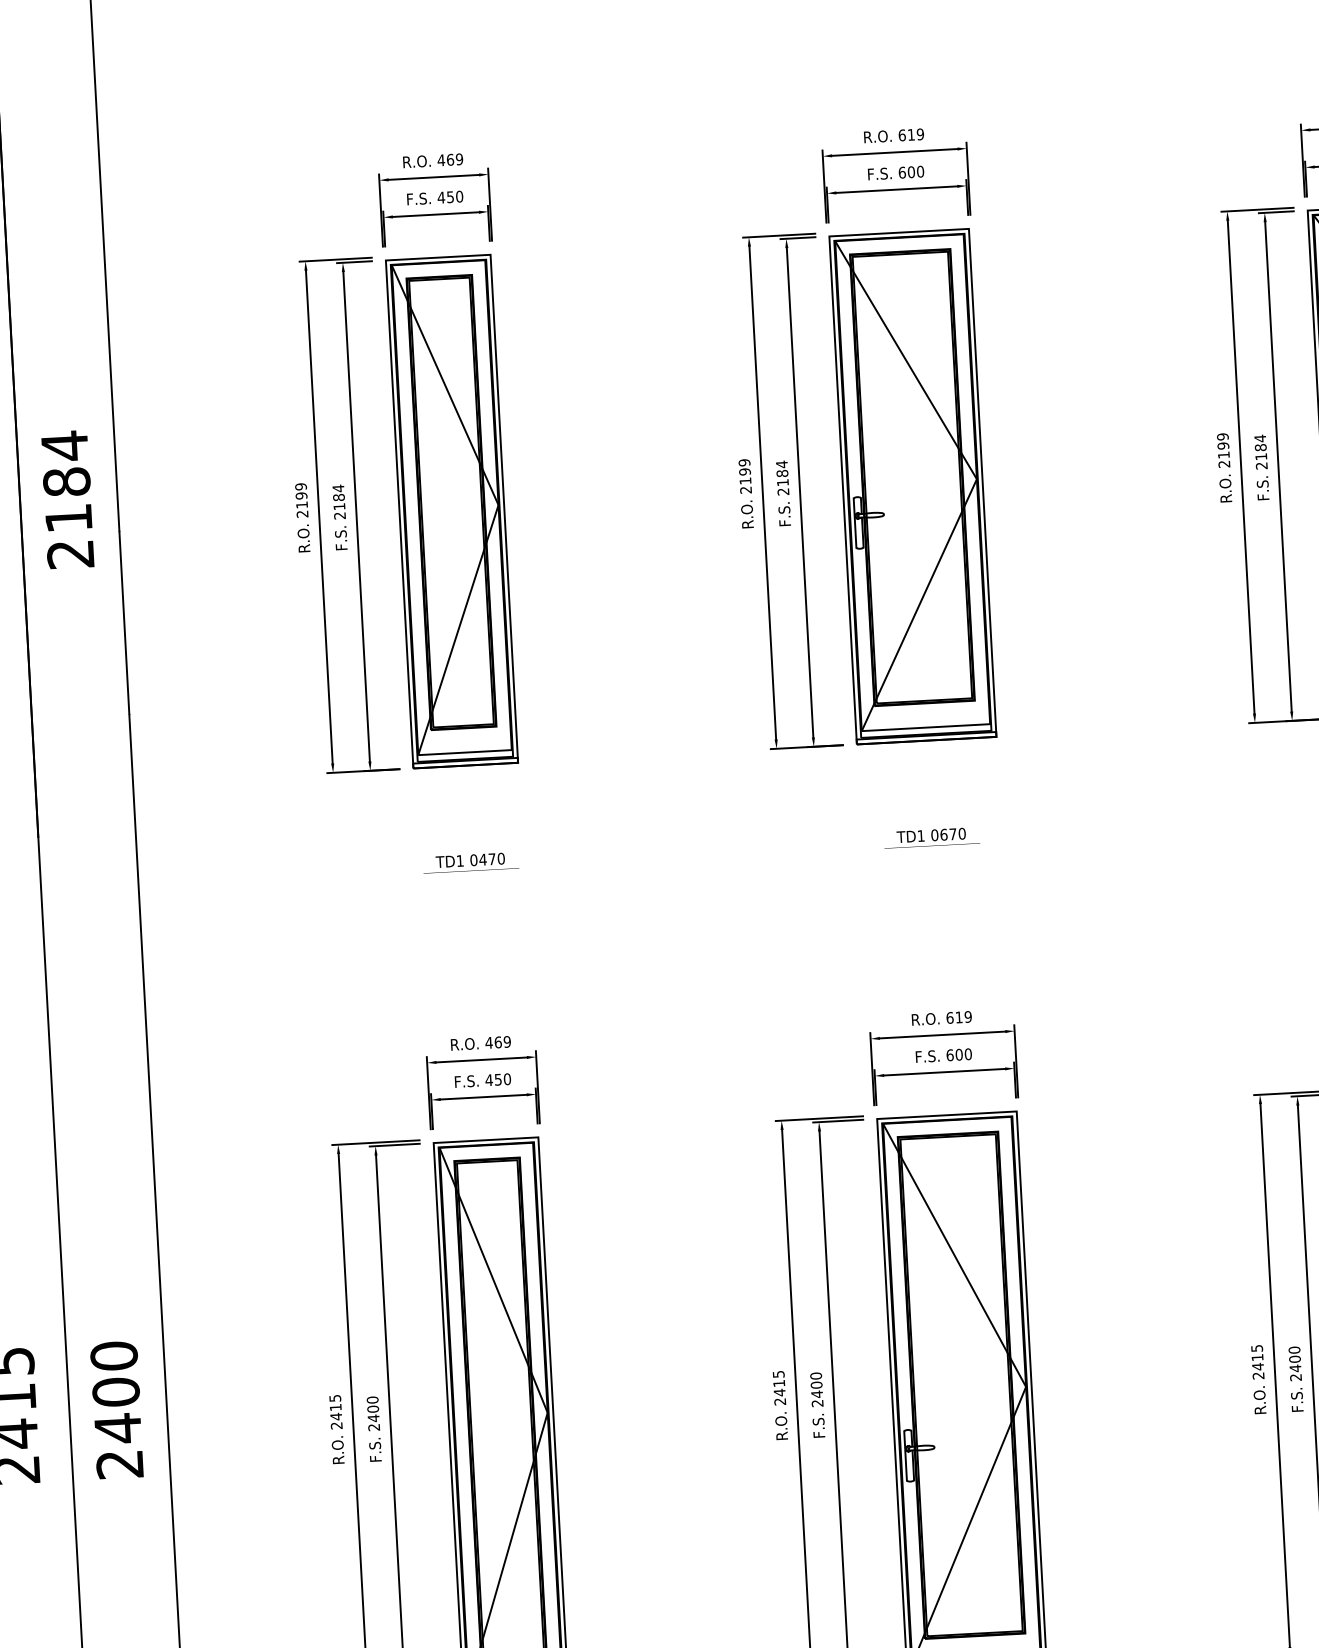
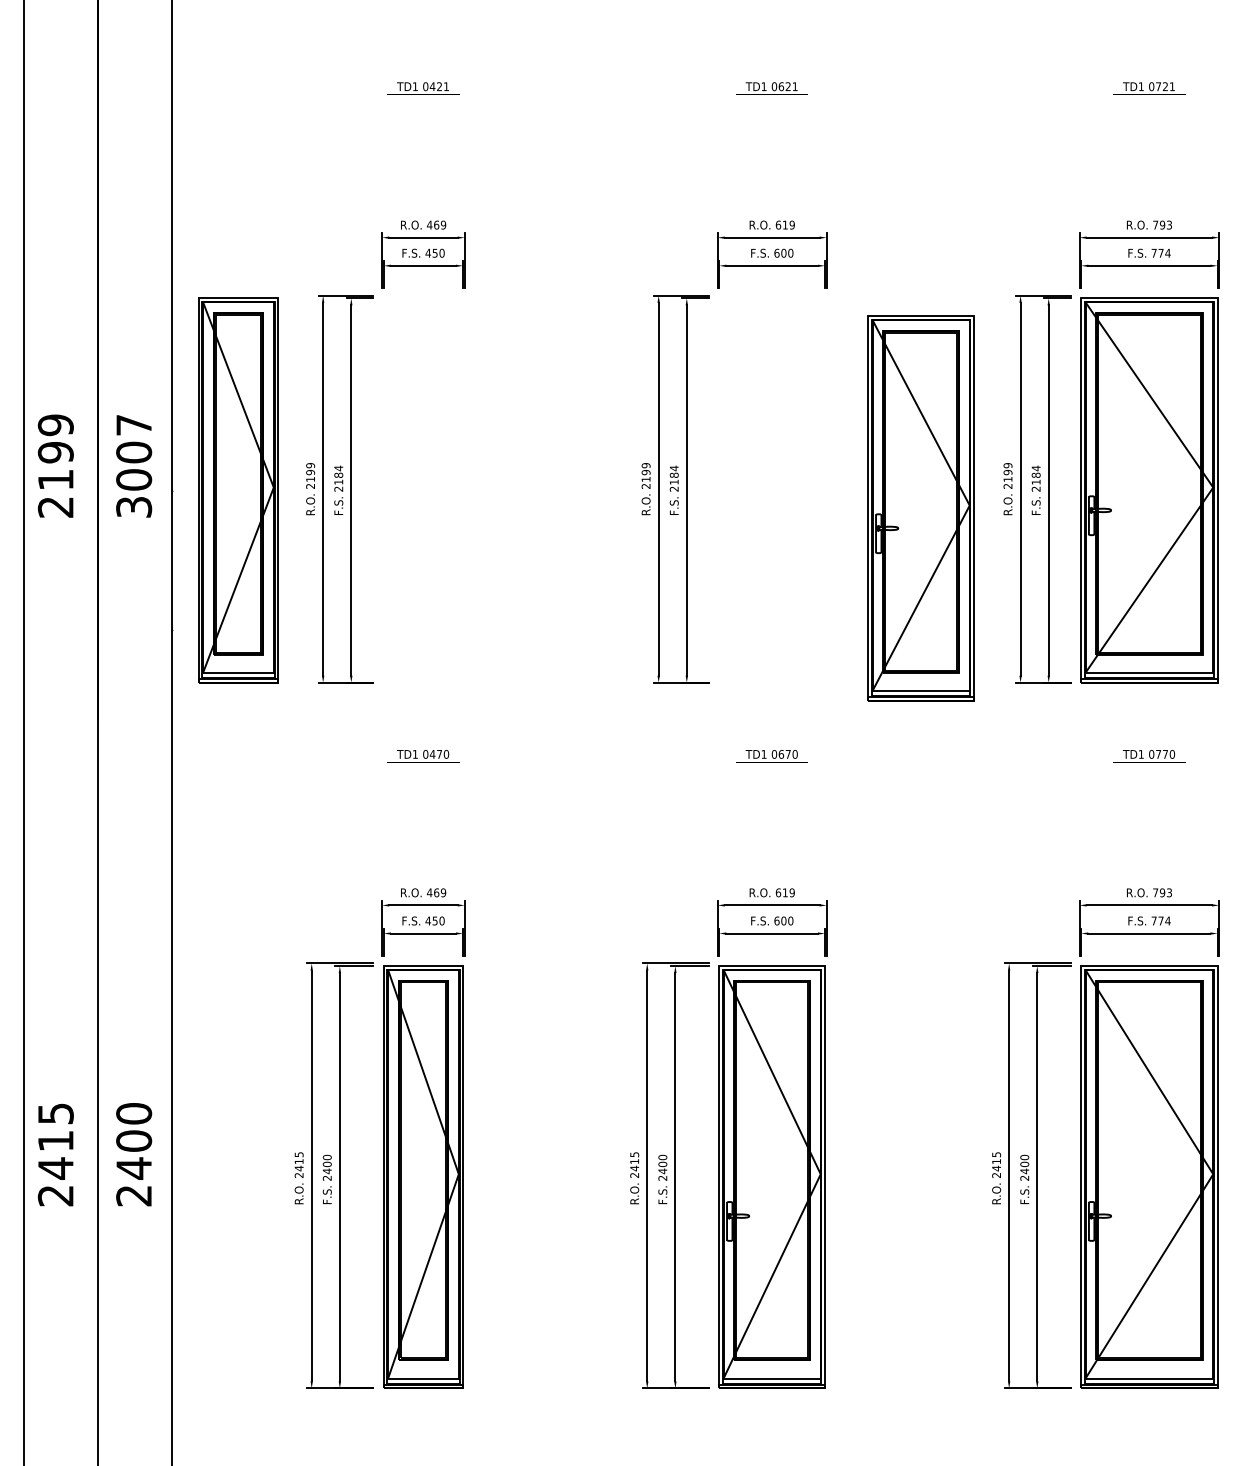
part: (912, 486) -> (920, 508), moved
text: (68, 499) -> (134, 465), 2184 -> 3007
part: (452, 511) -> (238, 490), moved

